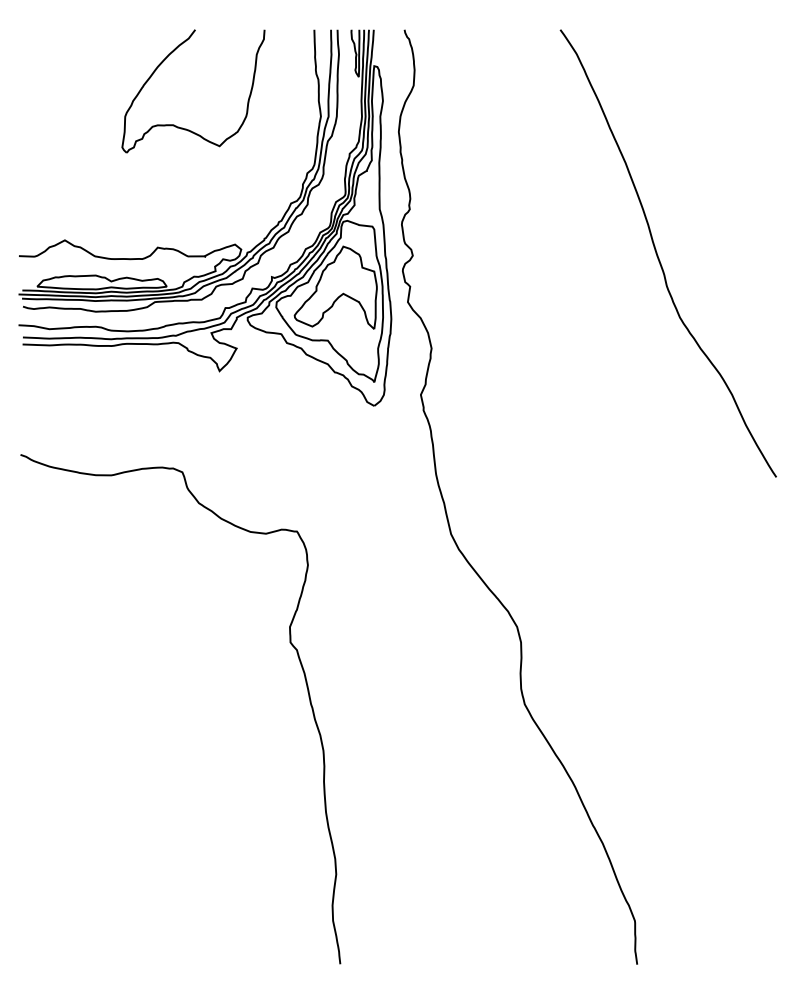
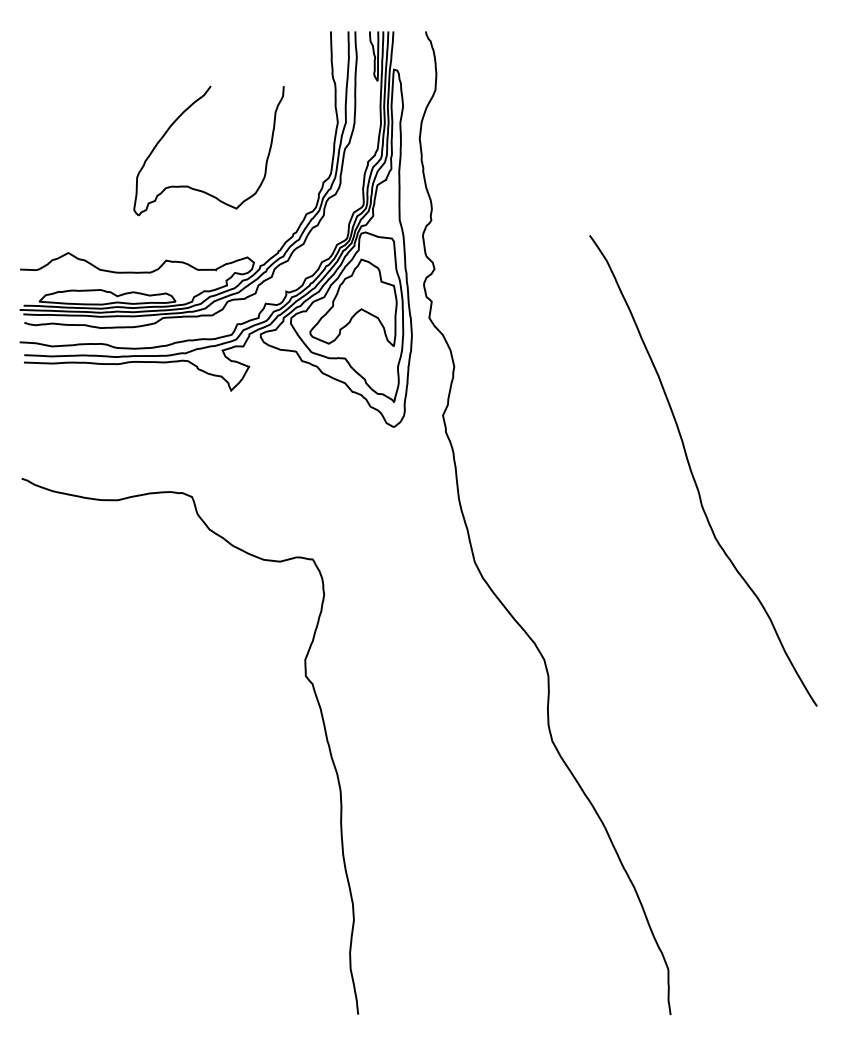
part: (182, 127) -> (197, 188), moved
curve: (658, 255) -> (693, 473), moved

